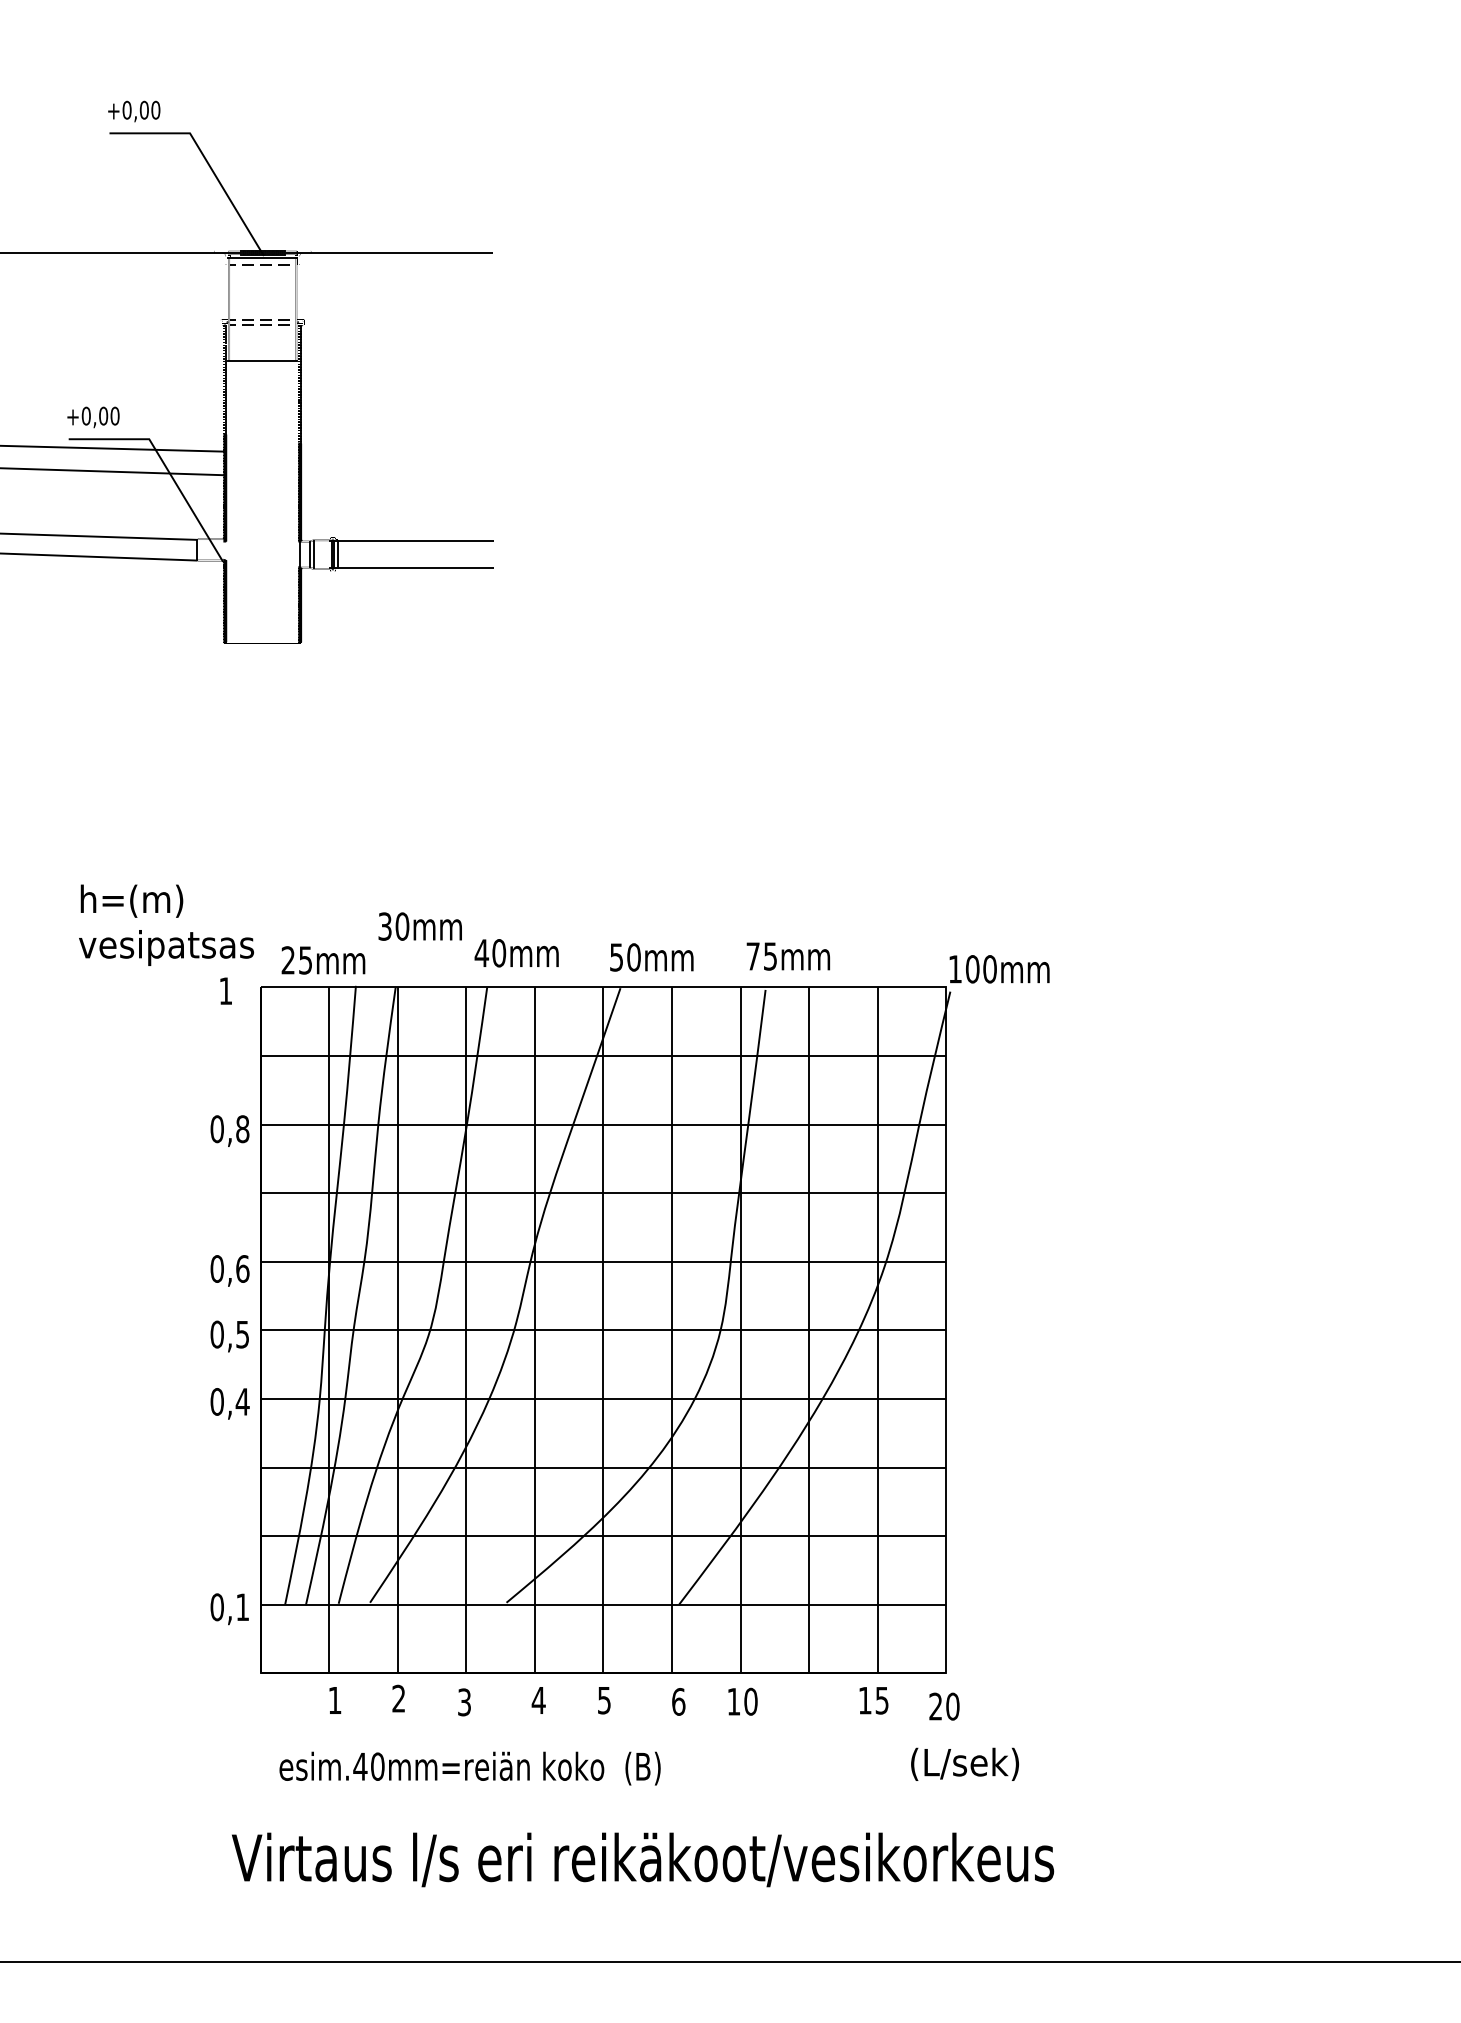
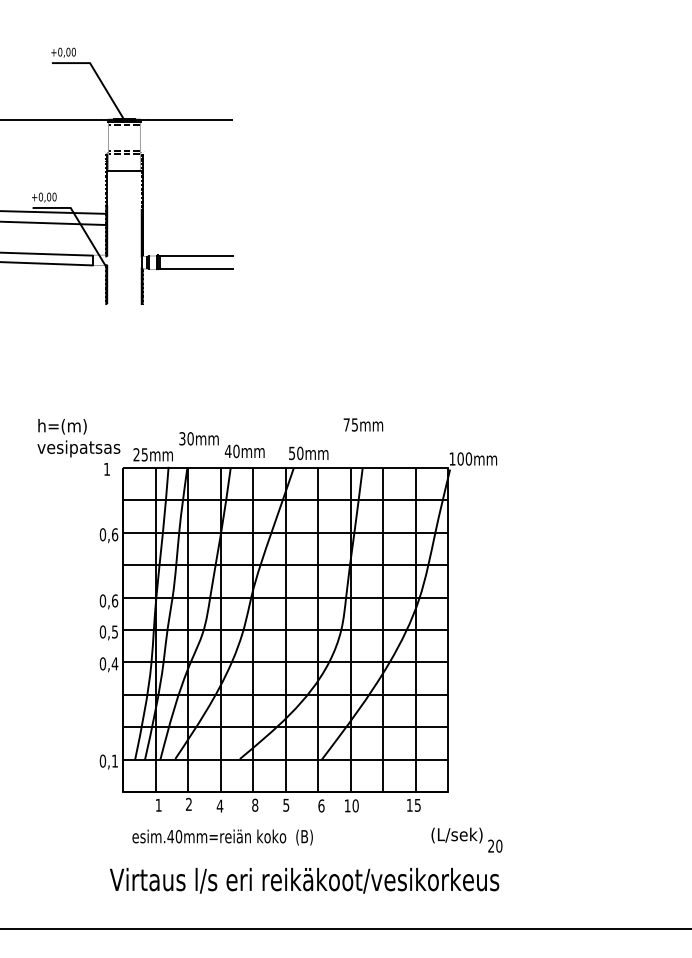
text: (788, 955) -> (363, 424), moved
text: (243, 1128) -> (115, 534), 0,8 -> 0,6
text: (537, 1698) -> (254, 804), 4 -> 8
text: (463, 1700) -> (219, 805), 3 -> 4
text: (944, 1705) -> (495, 845), moved

